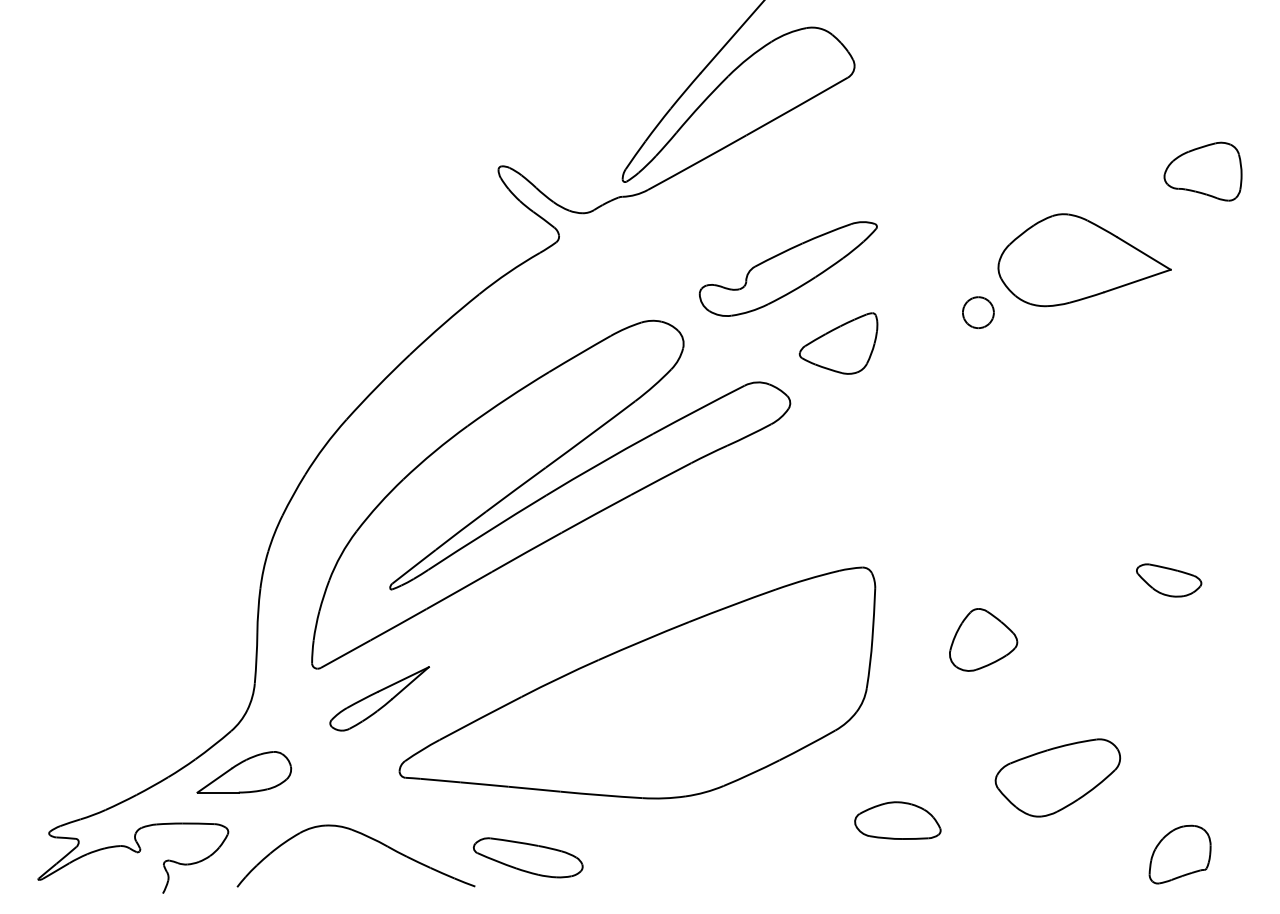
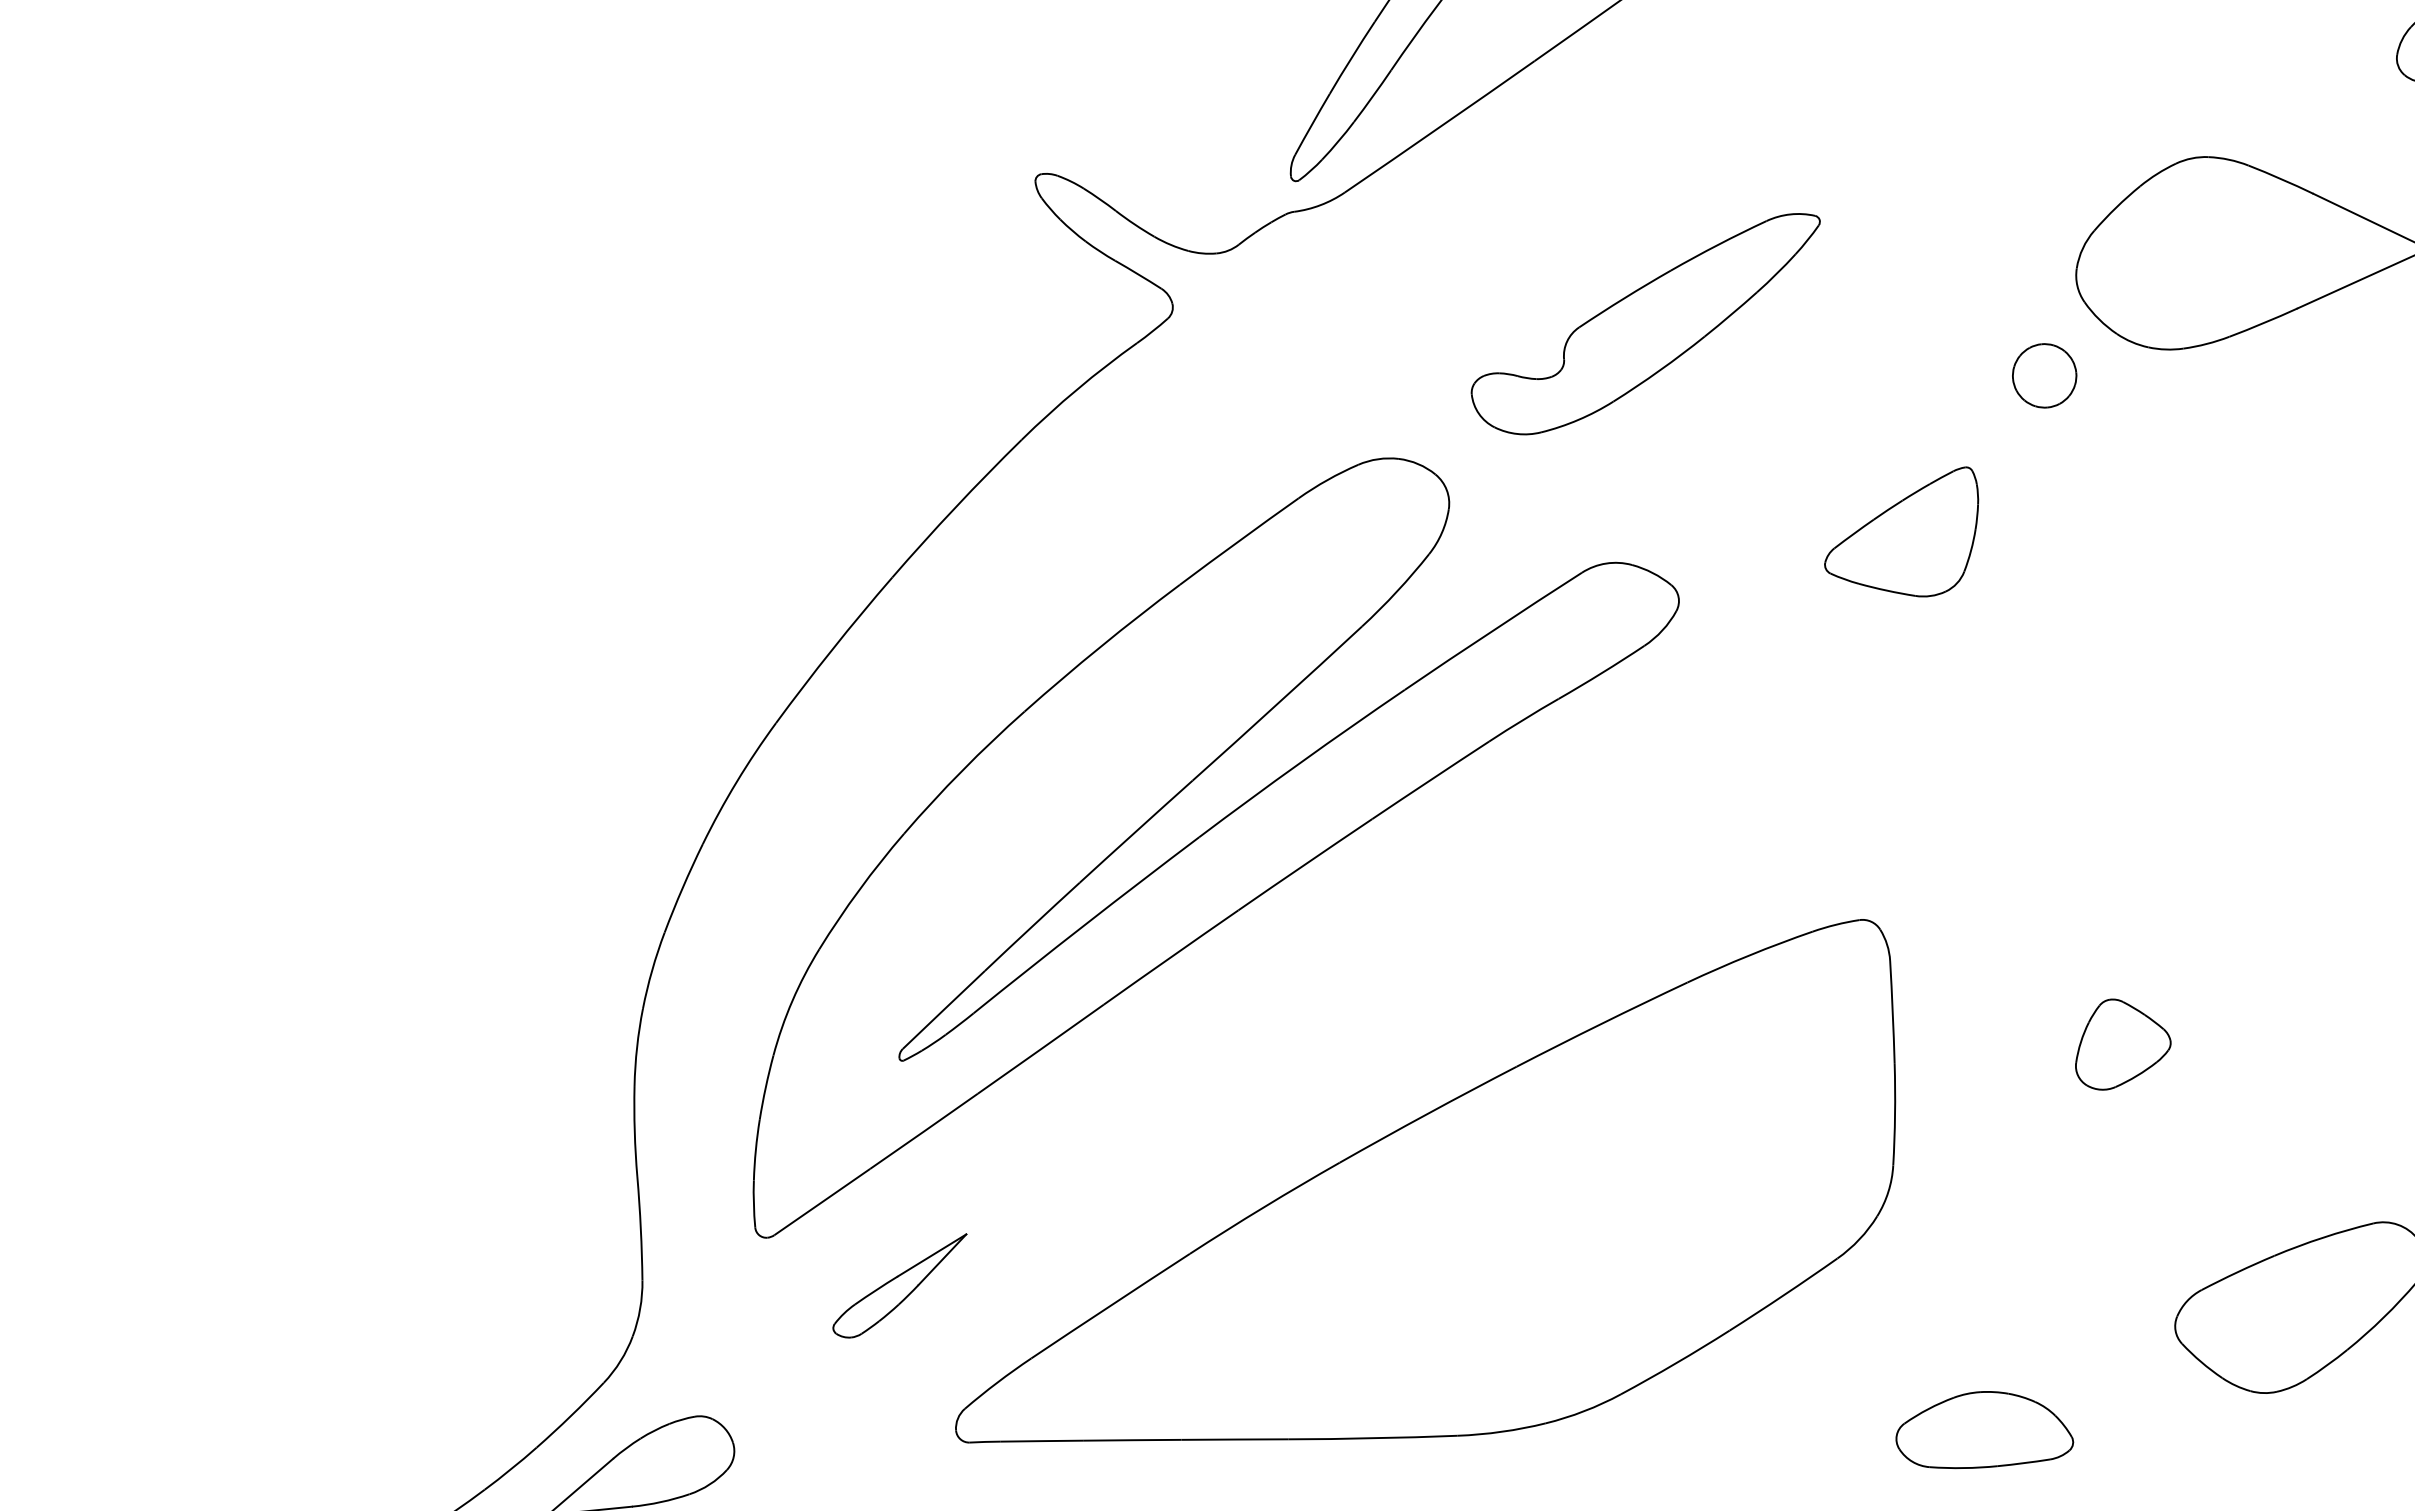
part: (838, 343) -> (1901, 536), moved
part: (983, 639) -> (2121, 1042), size x0.7
part: (379, 698) -> (900, 1285), size x0.7

